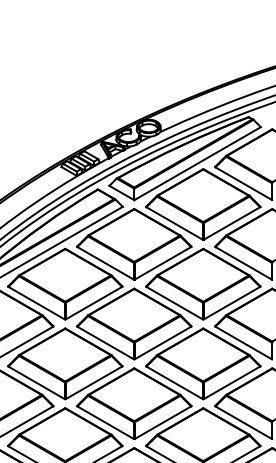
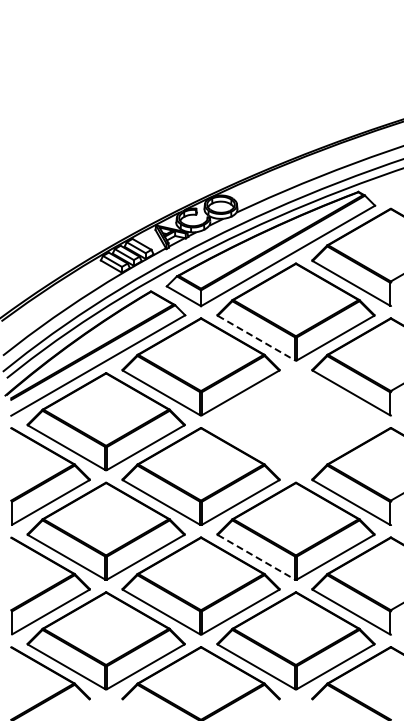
line: (174, 223) -> (256, 338), solid -> dashed
part: (202, 284) -> (295, 421), removed
line: (174, 382) -> (256, 557), solid -> dashed

